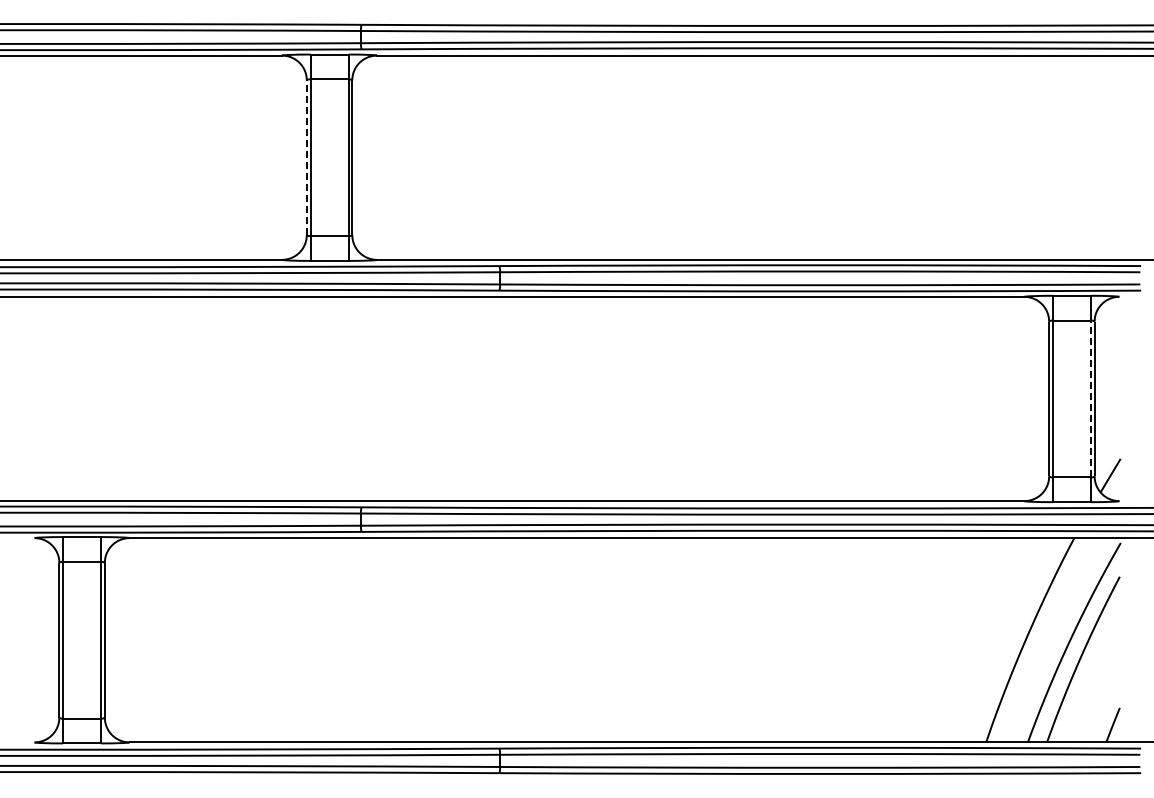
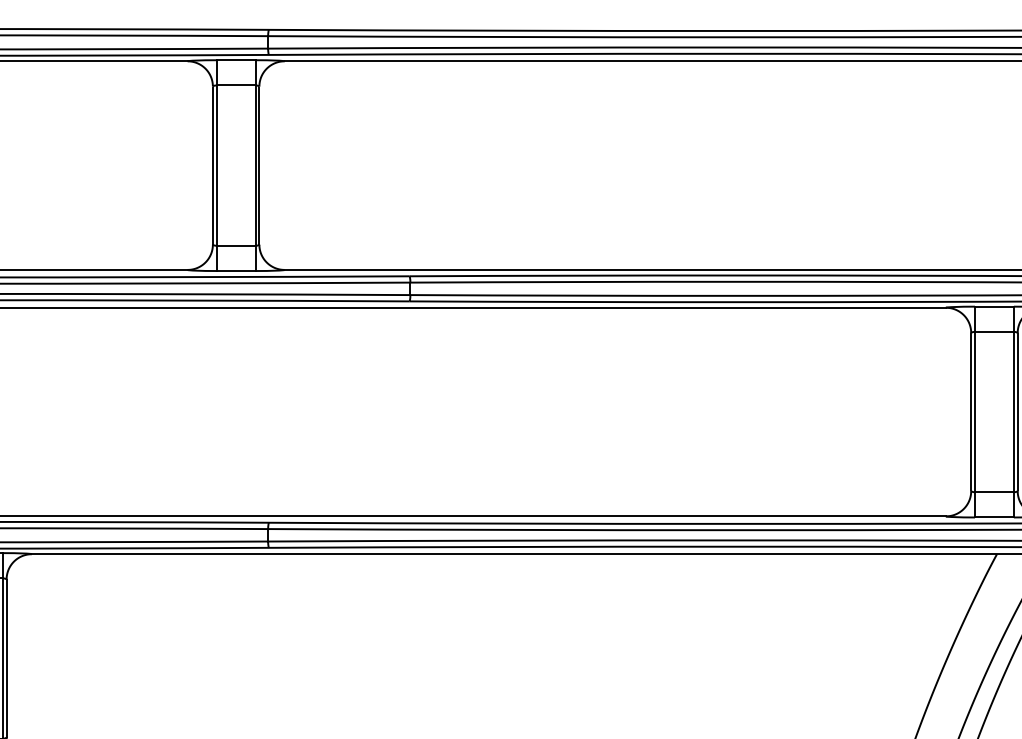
line: (306, 157) -> (212, 165), dashed -> solid
line: (1090, 398) -> (1013, 411), dashed -> solid

